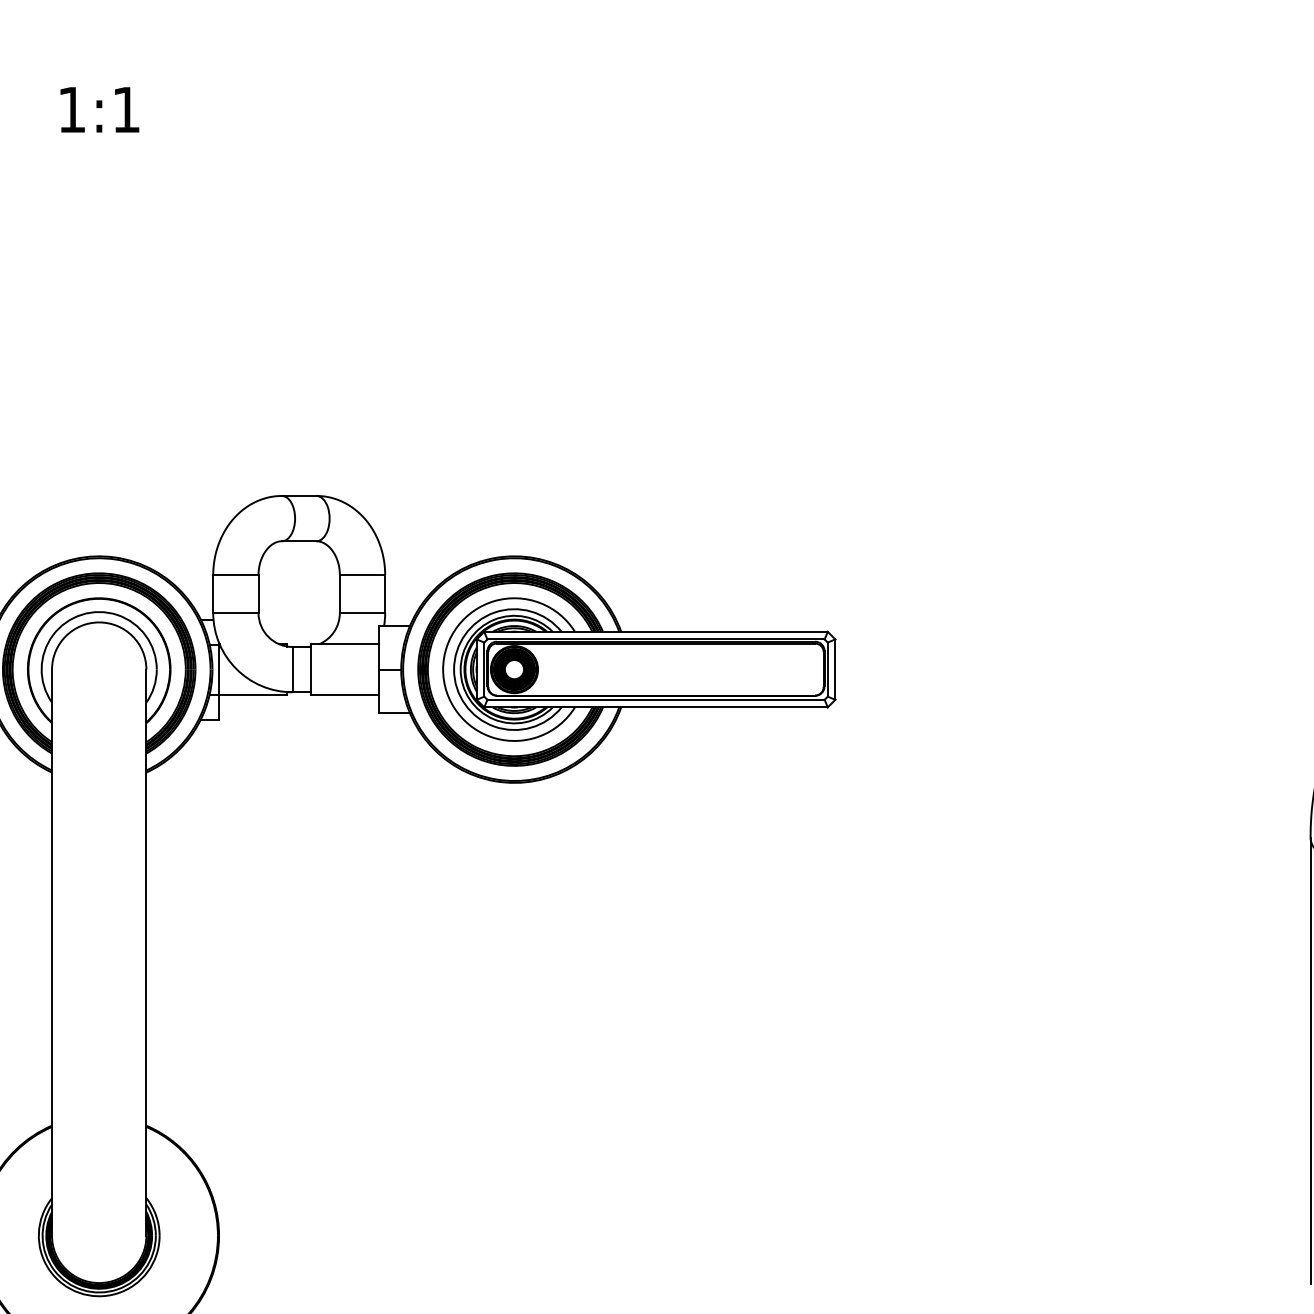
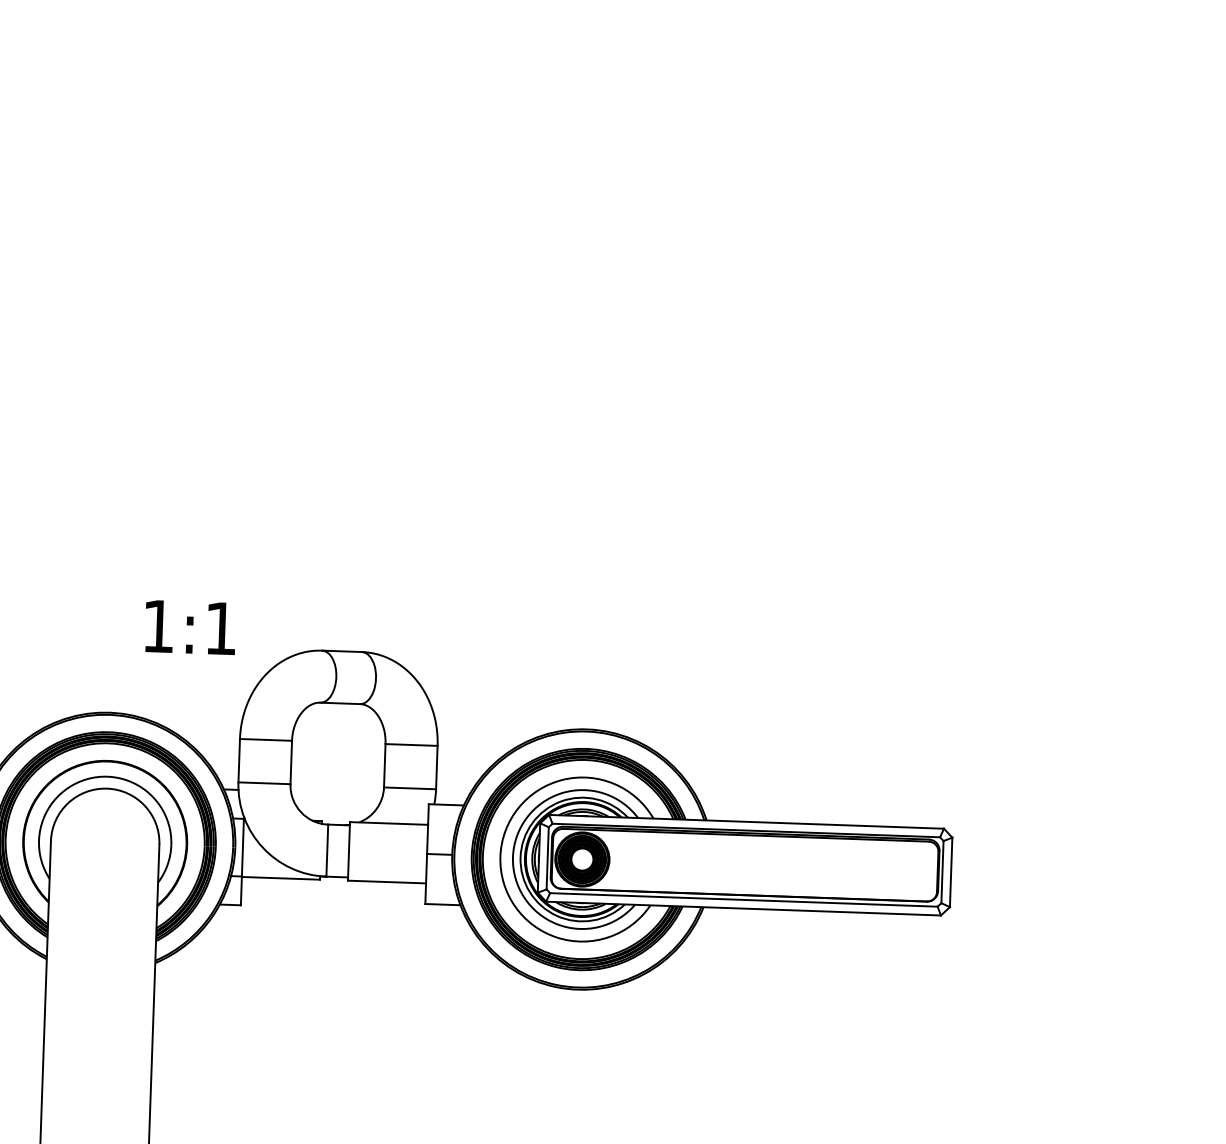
text: (99, 109) -> (190, 627), moved

